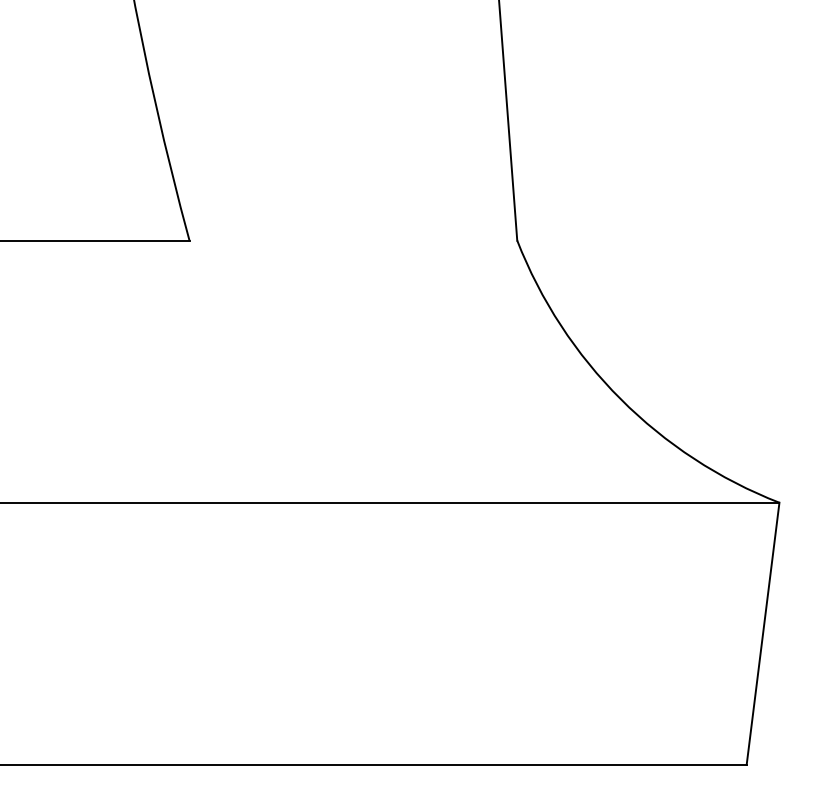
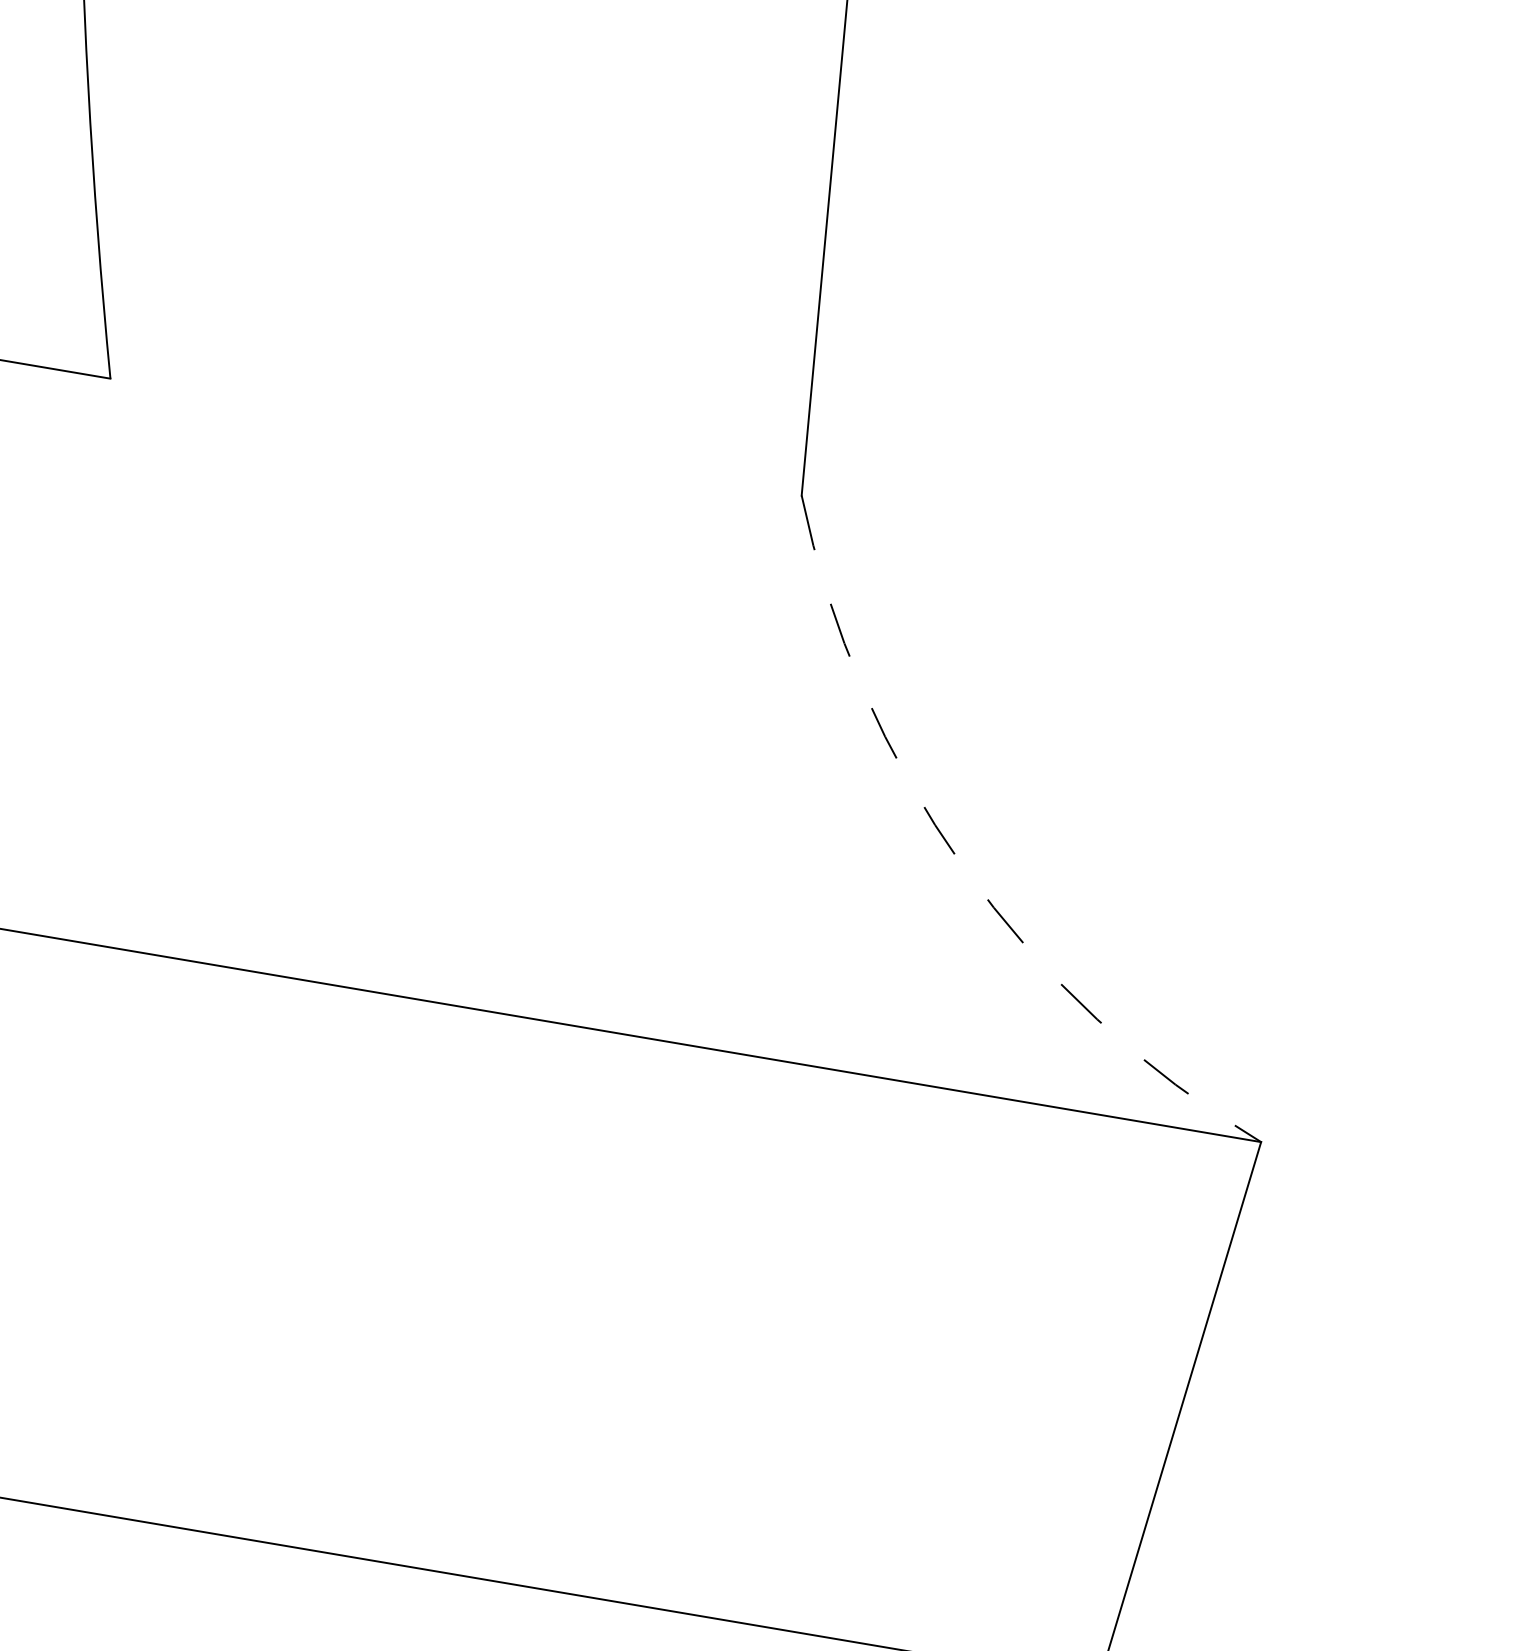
arc: (620, 399) -> (962, 867), solid -> dashed

